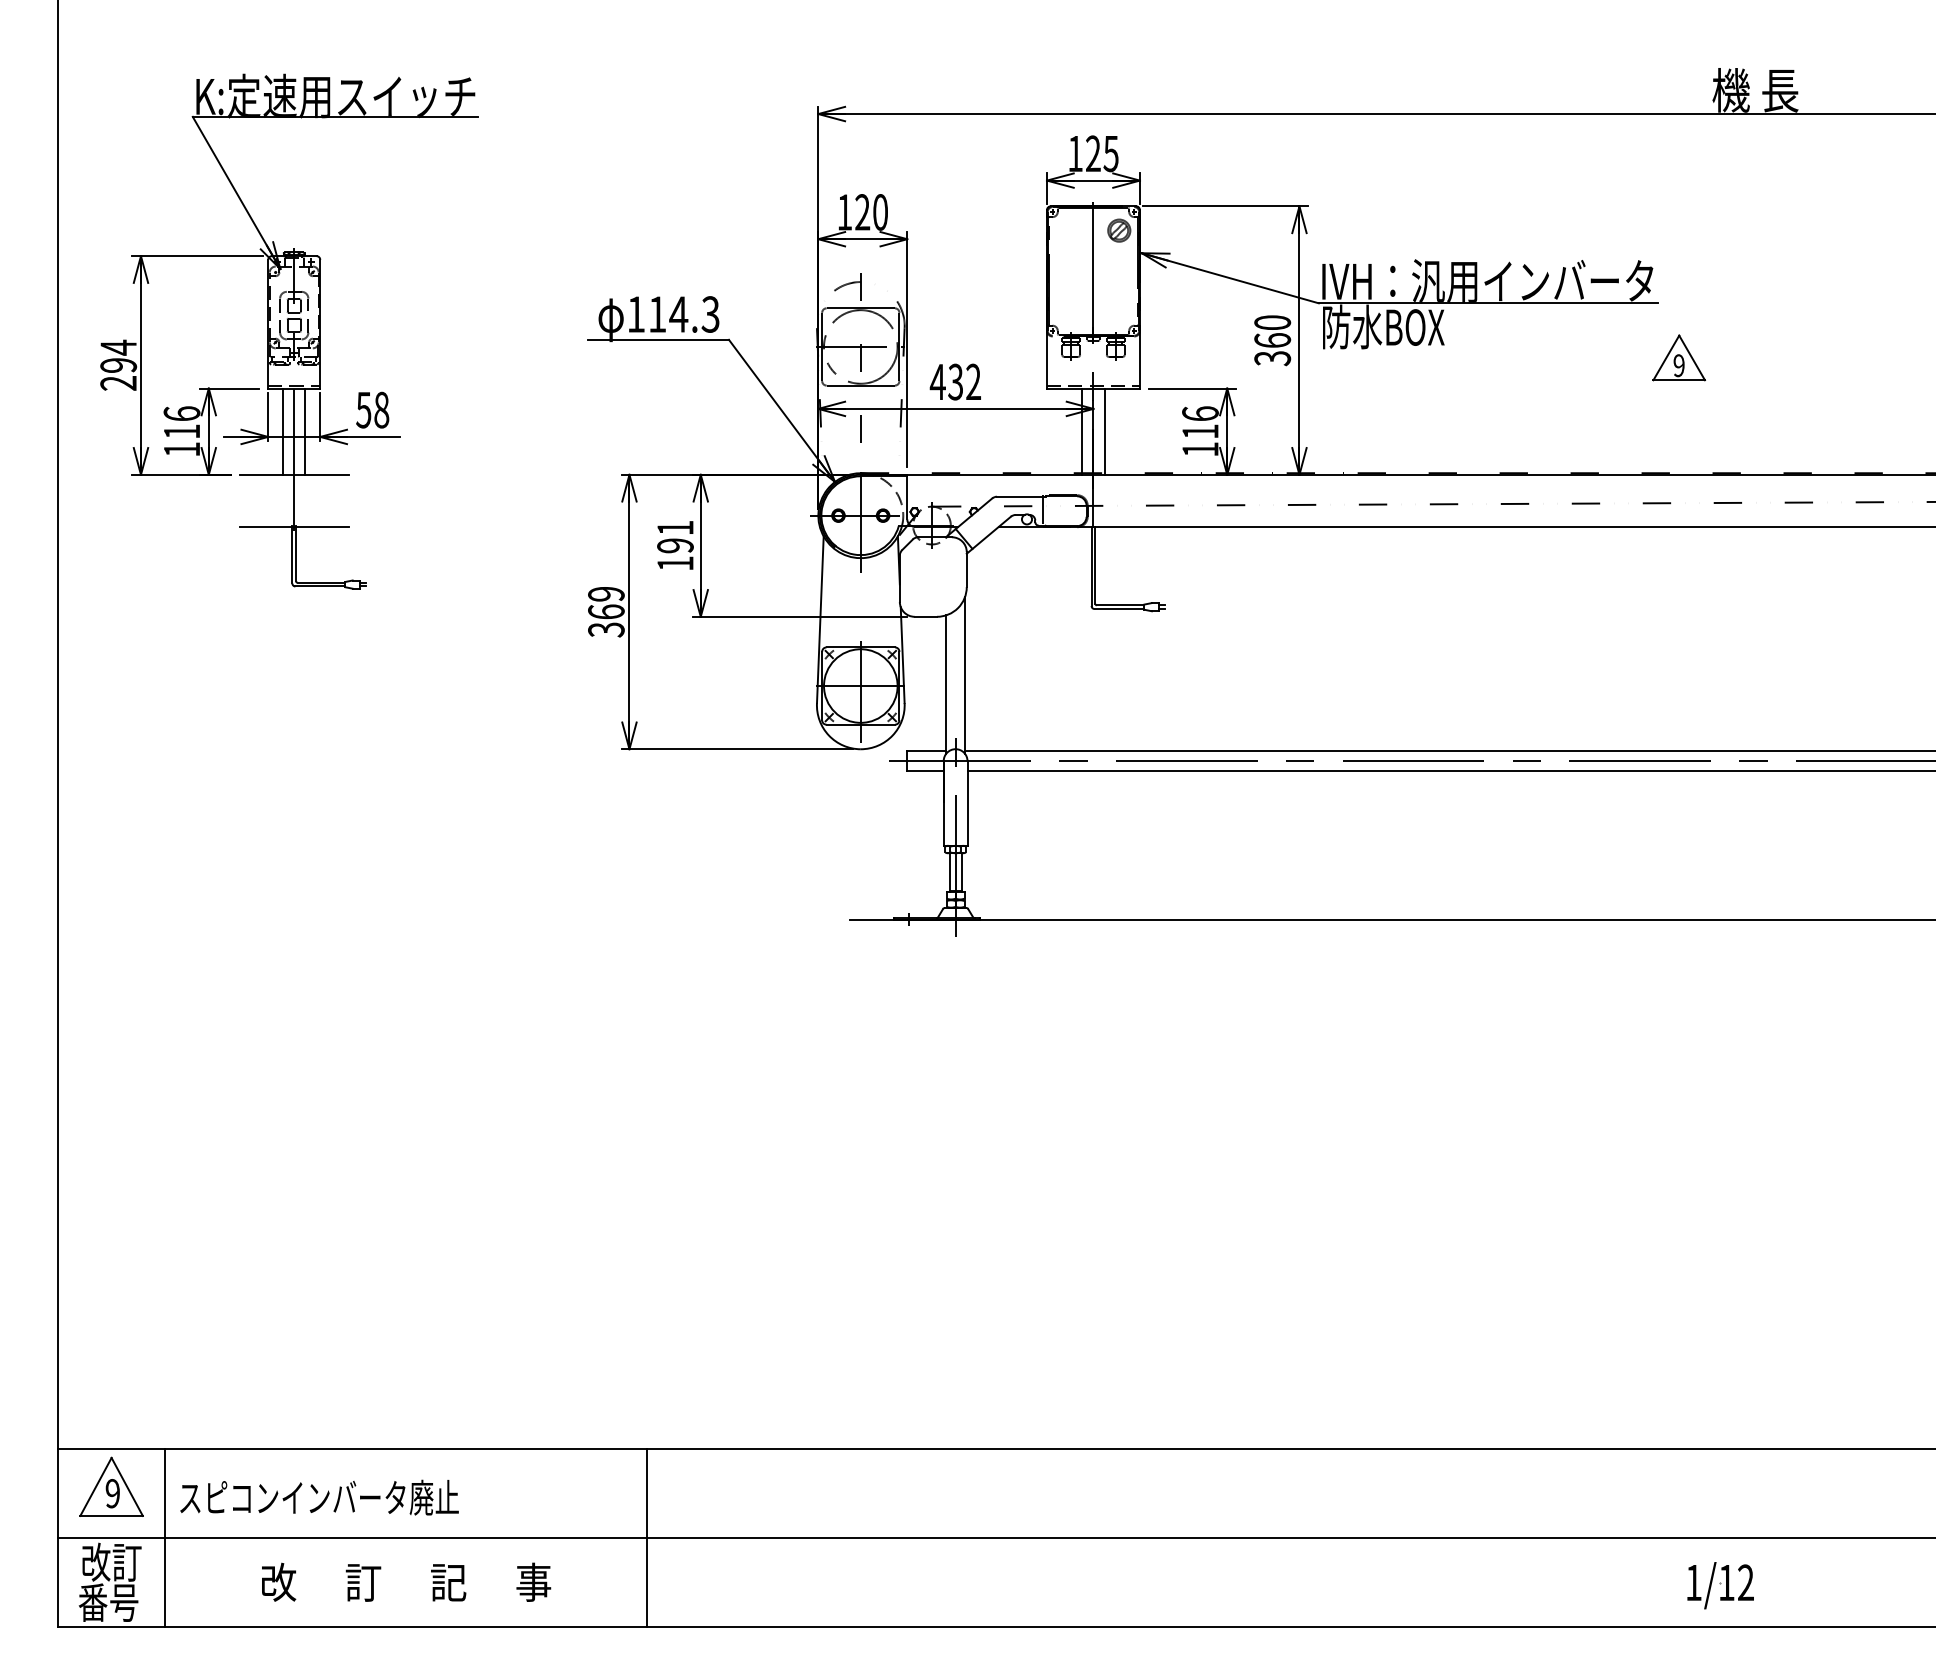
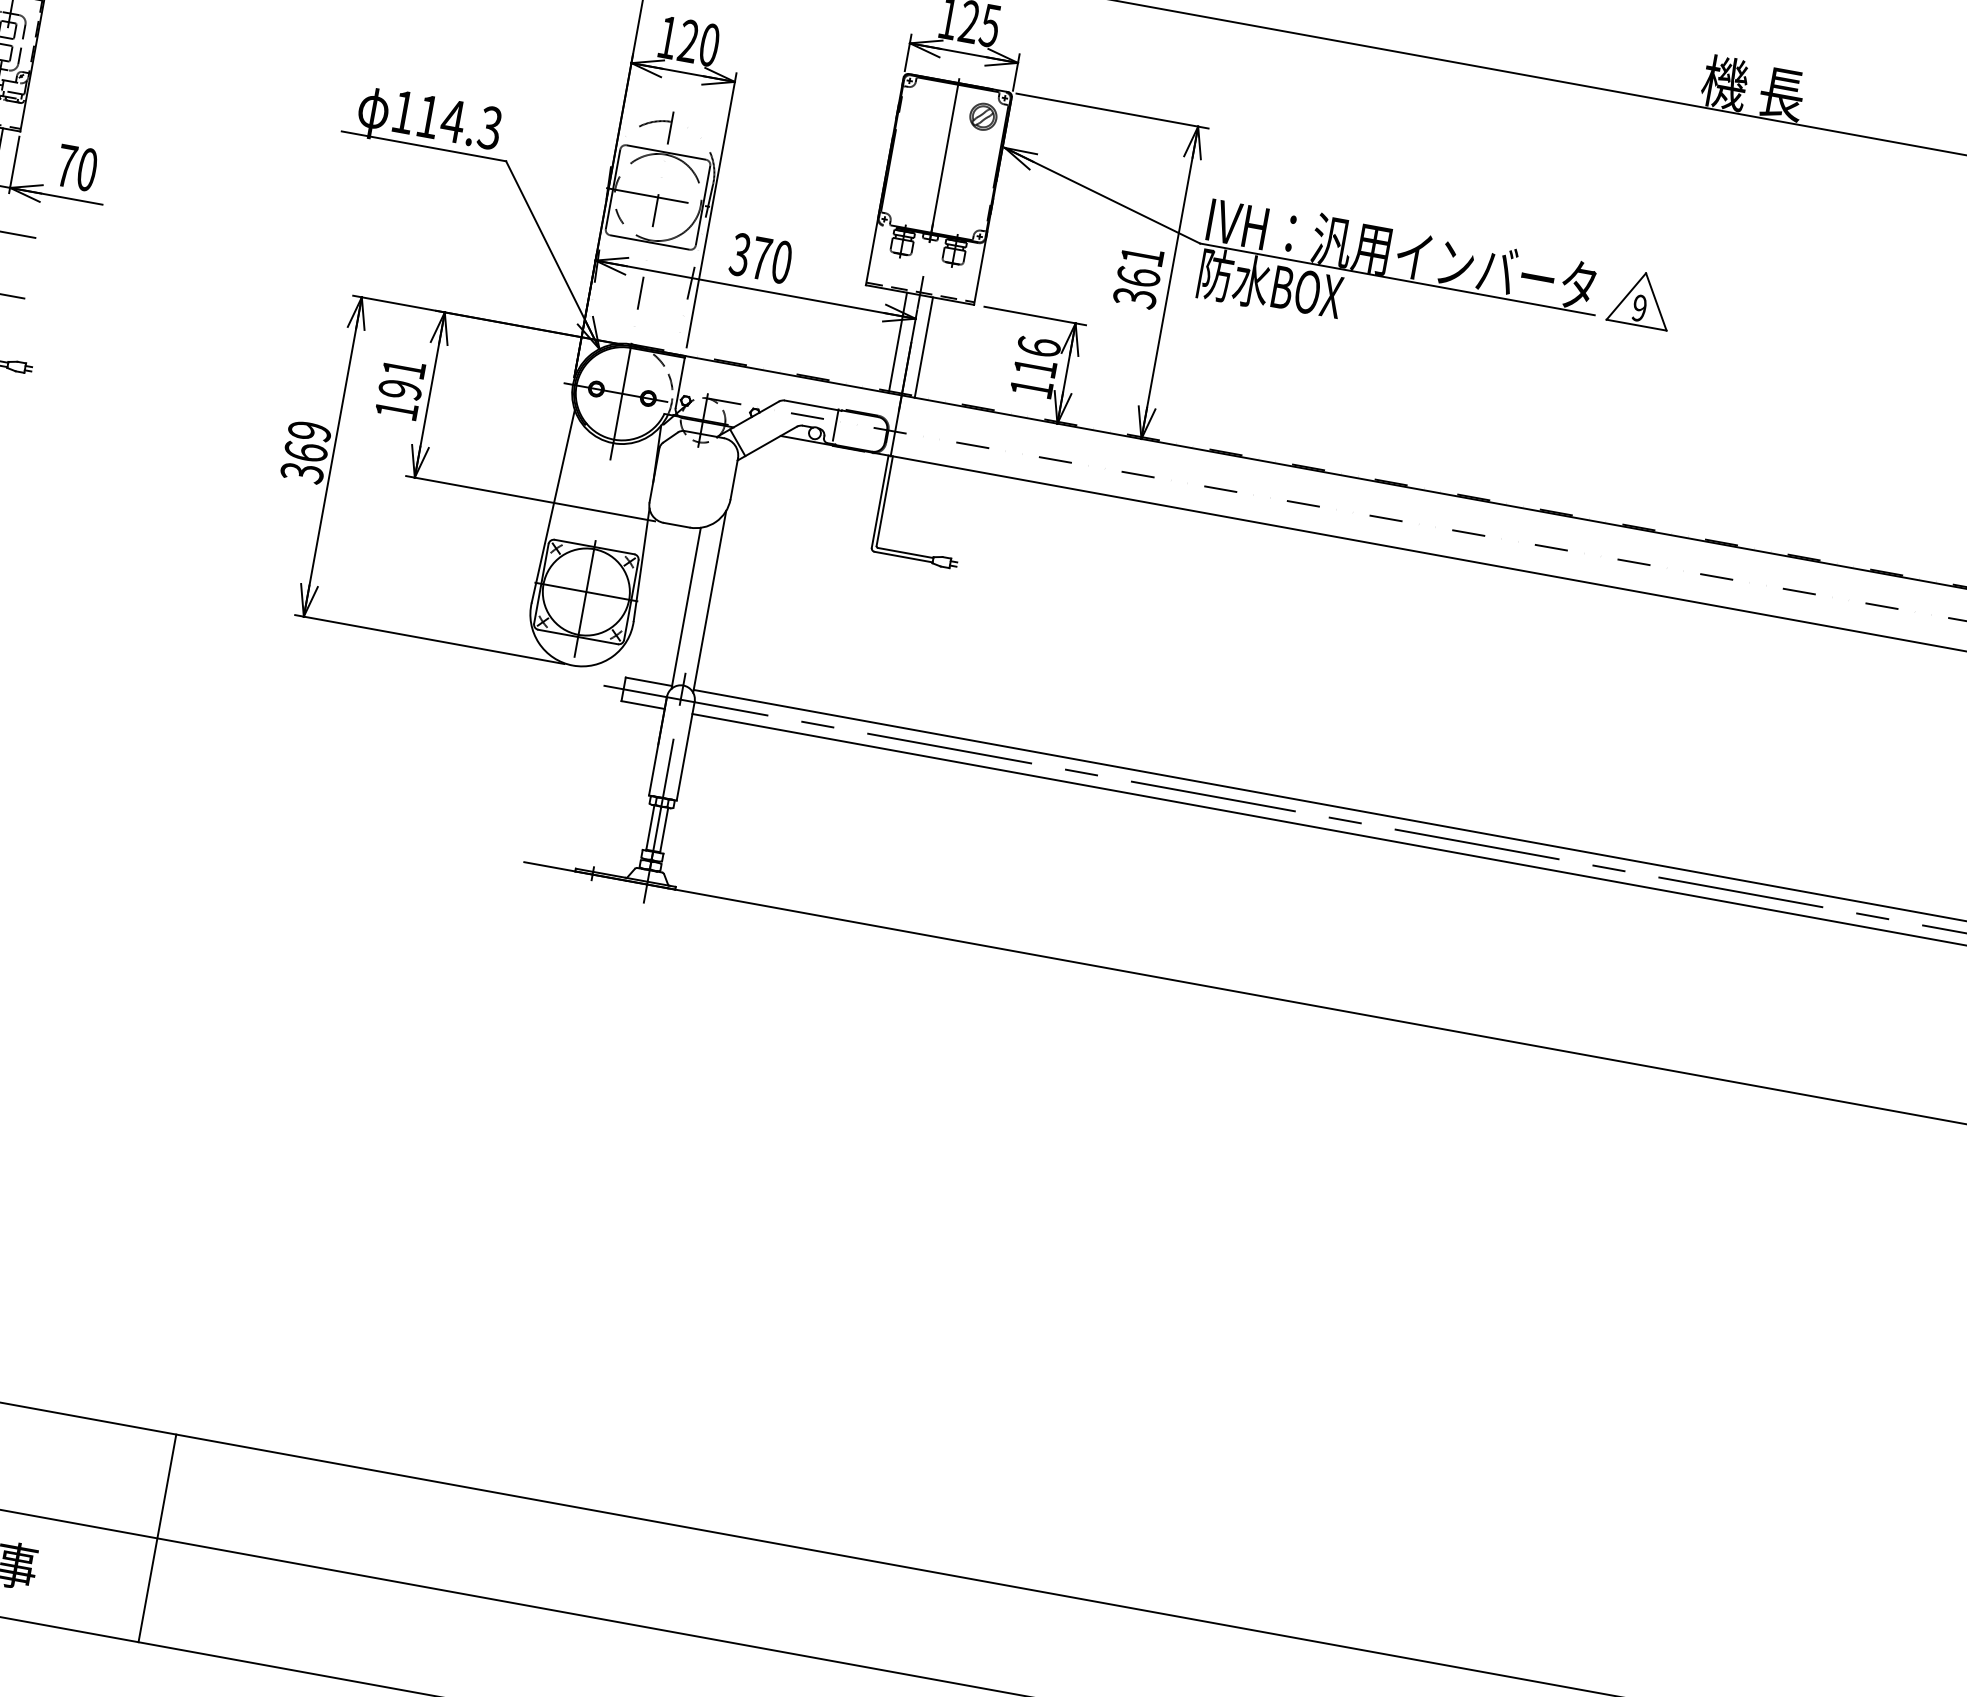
text: (1272, 322) -> (1142, 256), 360 -> 361
part: (1678, 357) -> (1640, 298), moved
text: (955, 381) -> (760, 257), 432 -> 370
text: (372, 409) -> (76, 166), 58 -> 70

